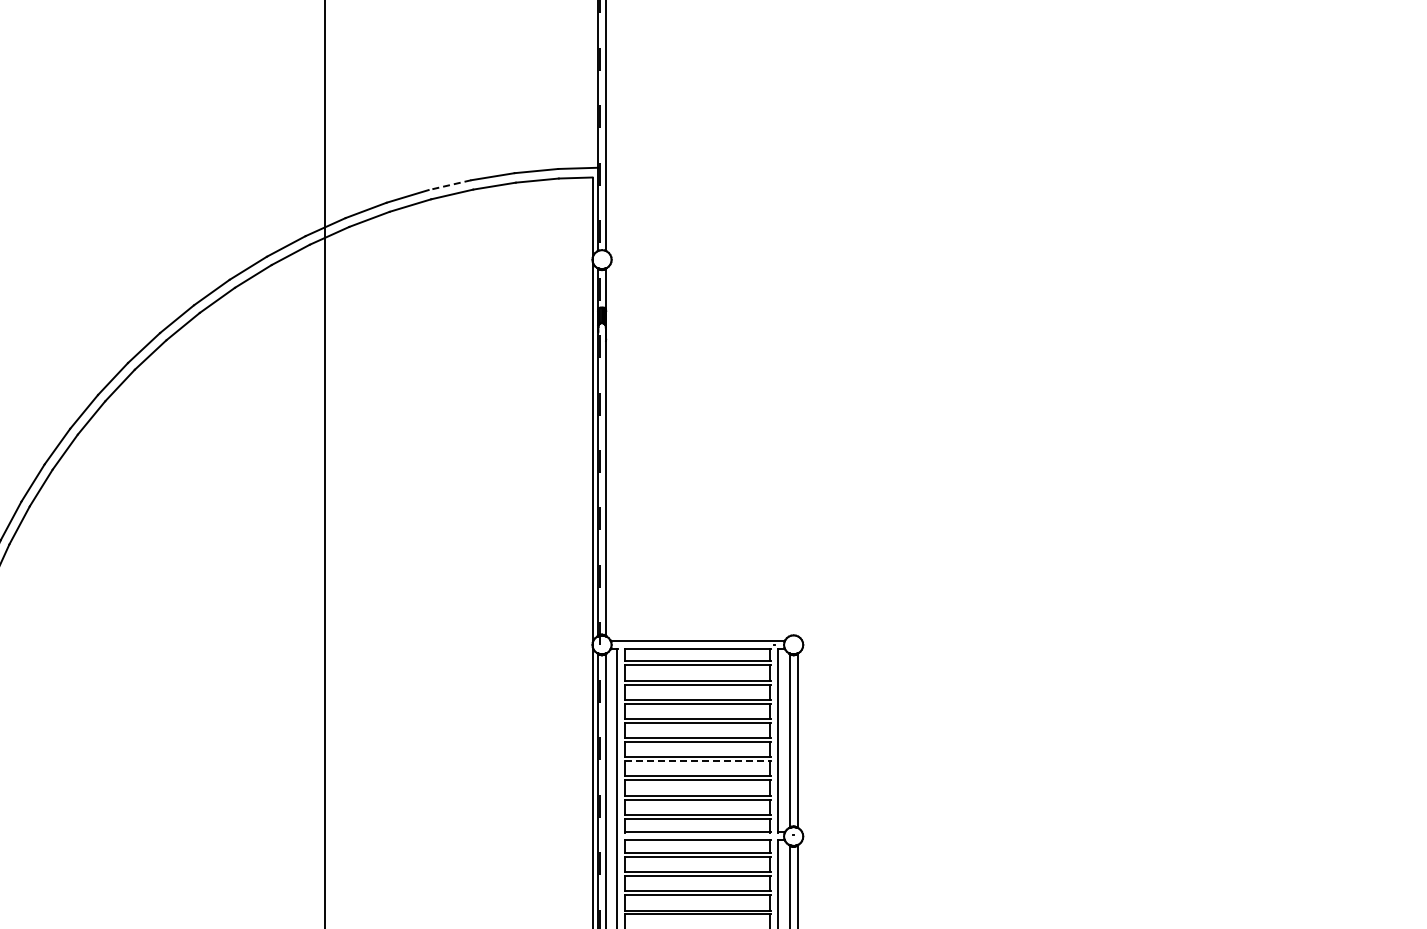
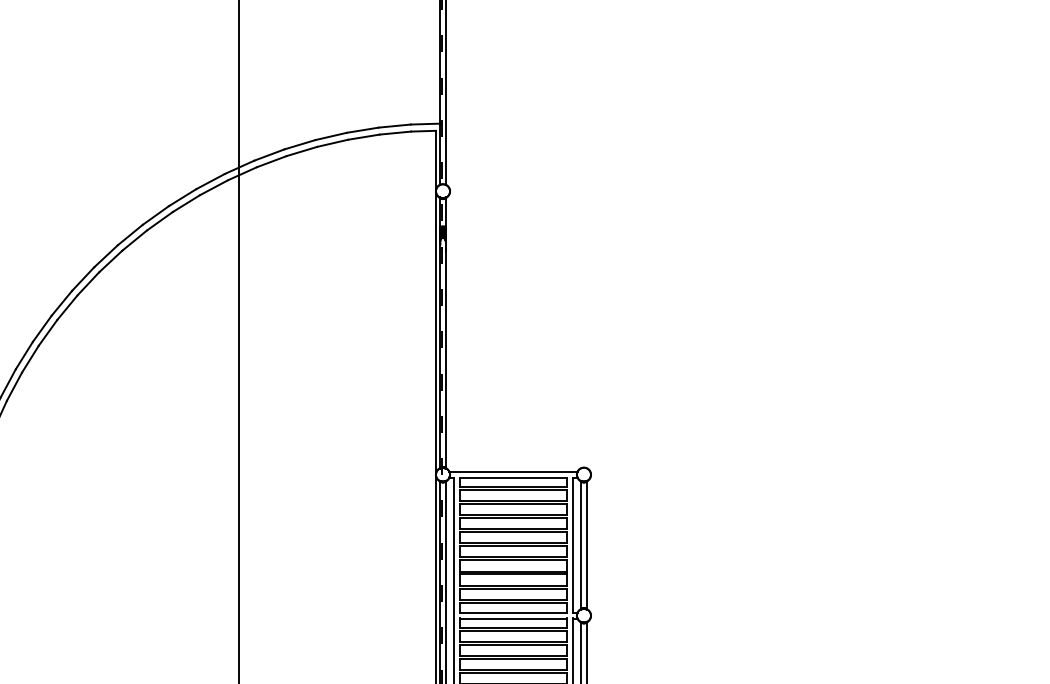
line: (450, 185) -> (331, 136), dashed -> solid
line: (697, 761) -> (513, 560), dashed -> solid

